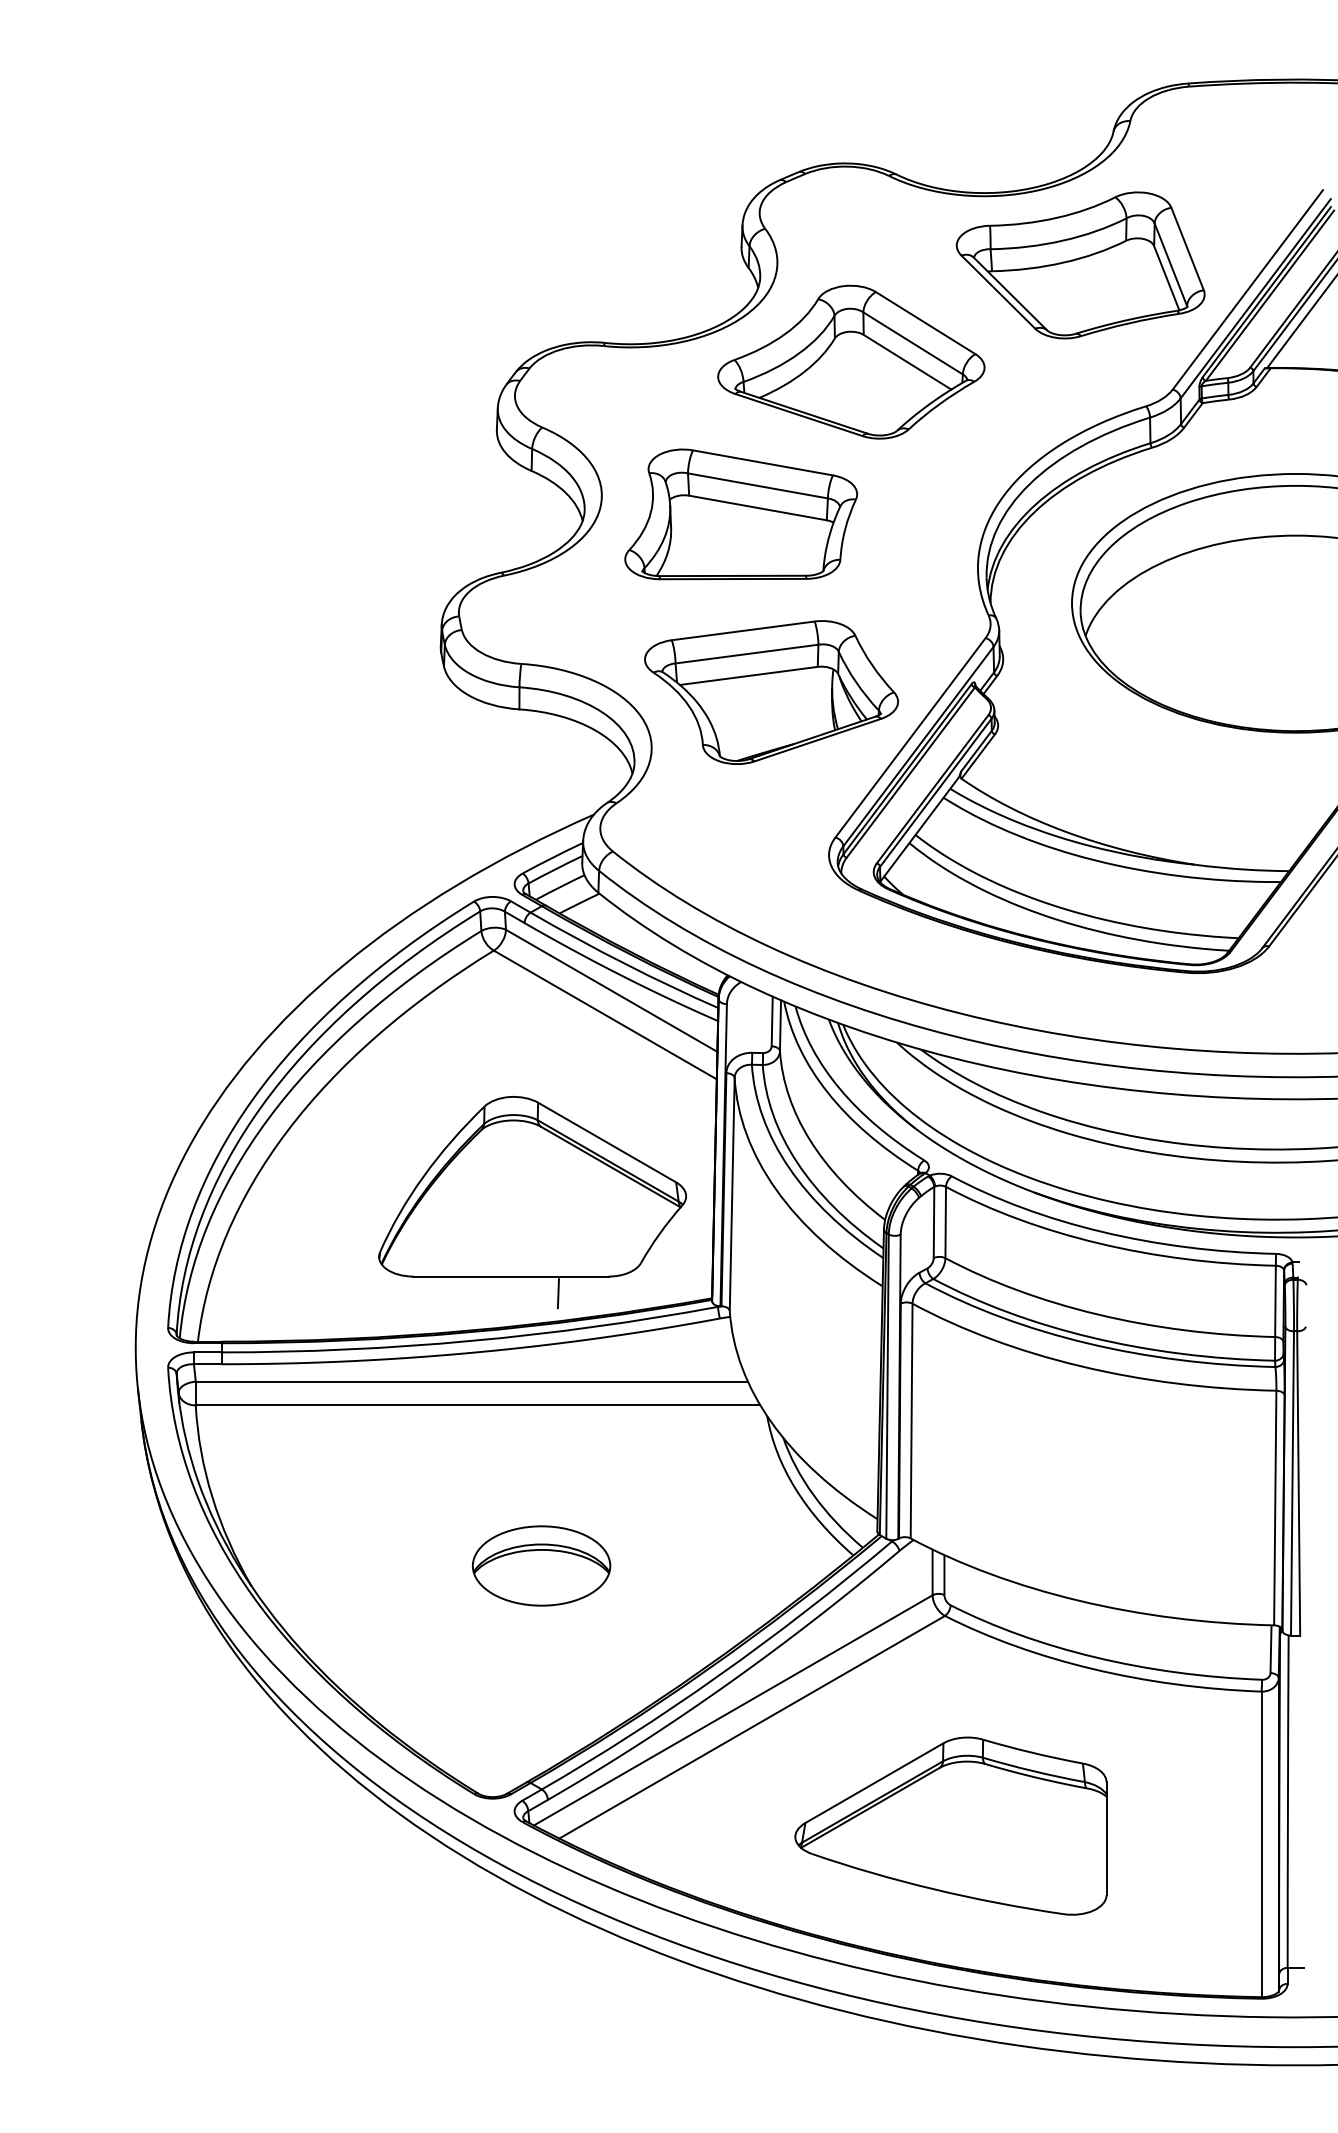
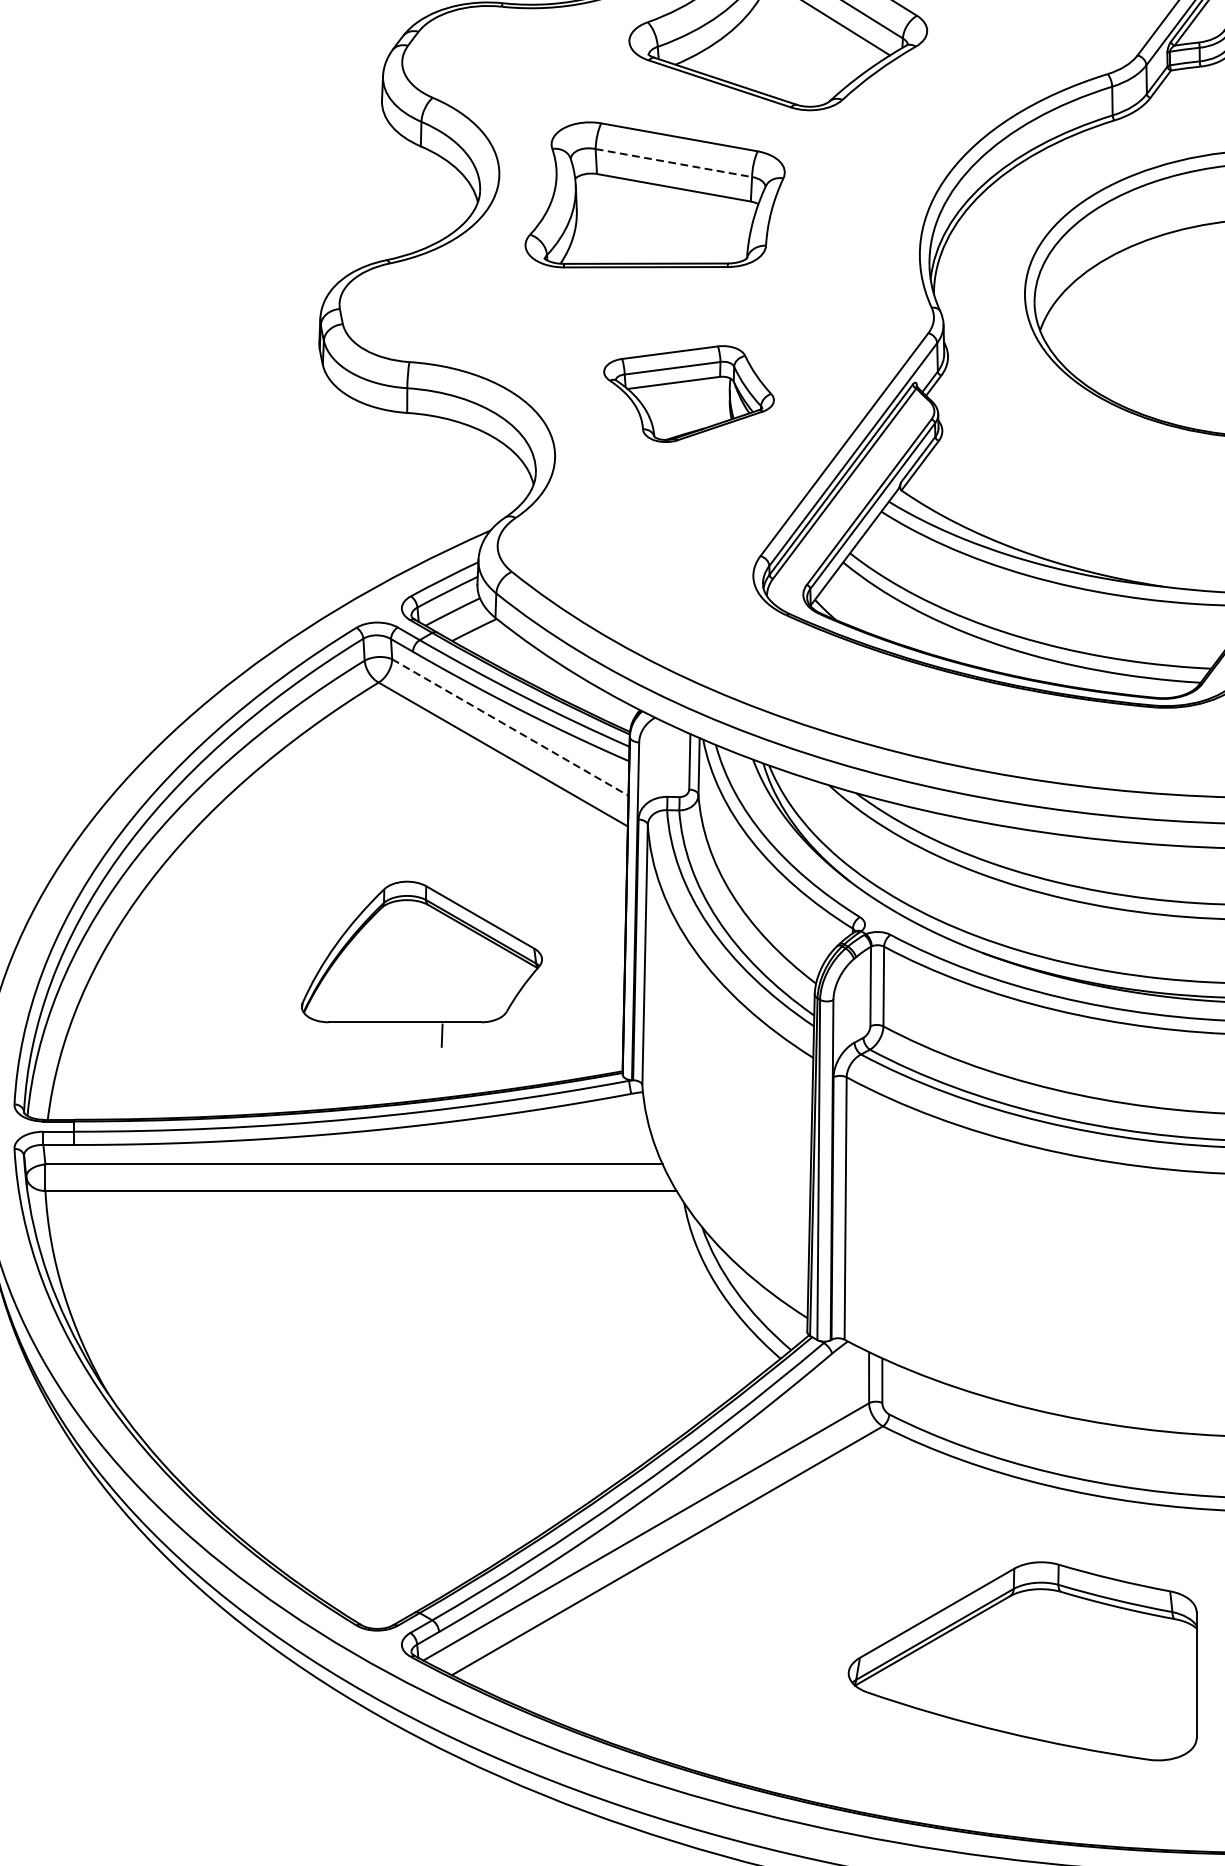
line: (758, 486) -> (674, 163), solid -> dashed
part: (771, 692) -> (689, 394), size x0.6
line: (612, 991) -> (511, 728), solid -> dashed
part: (532, 1202) -> (421, 964), size x0.7
part: (541, 1565) -> (431, 1369), removed
part: (950, 1825) -> (1022, 1660), moved

